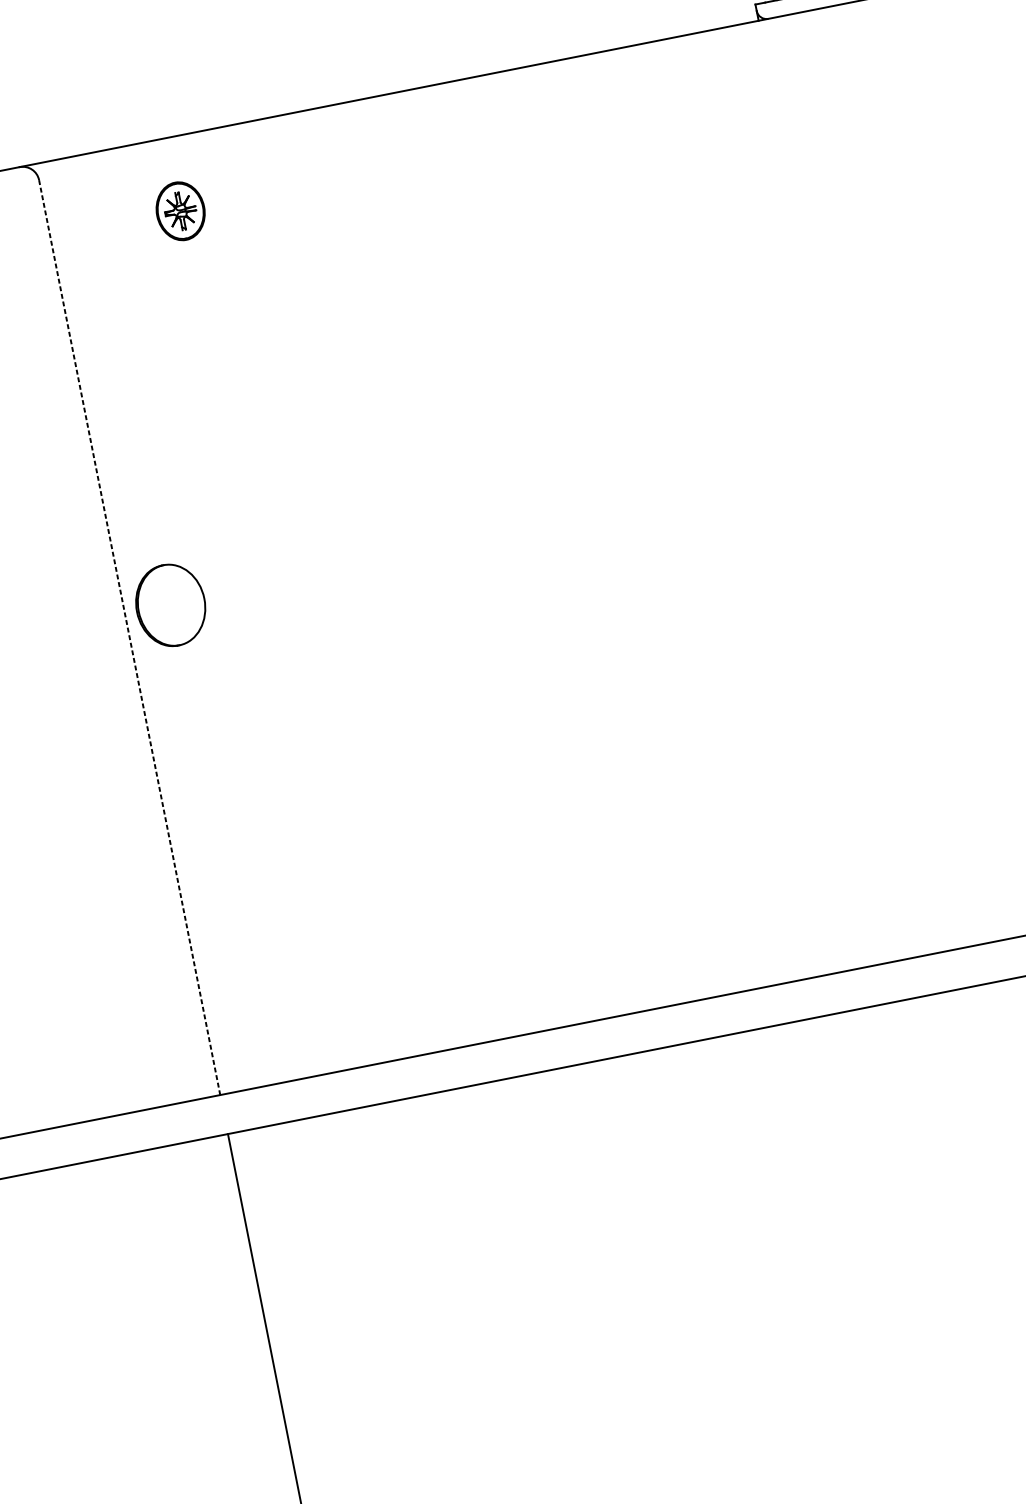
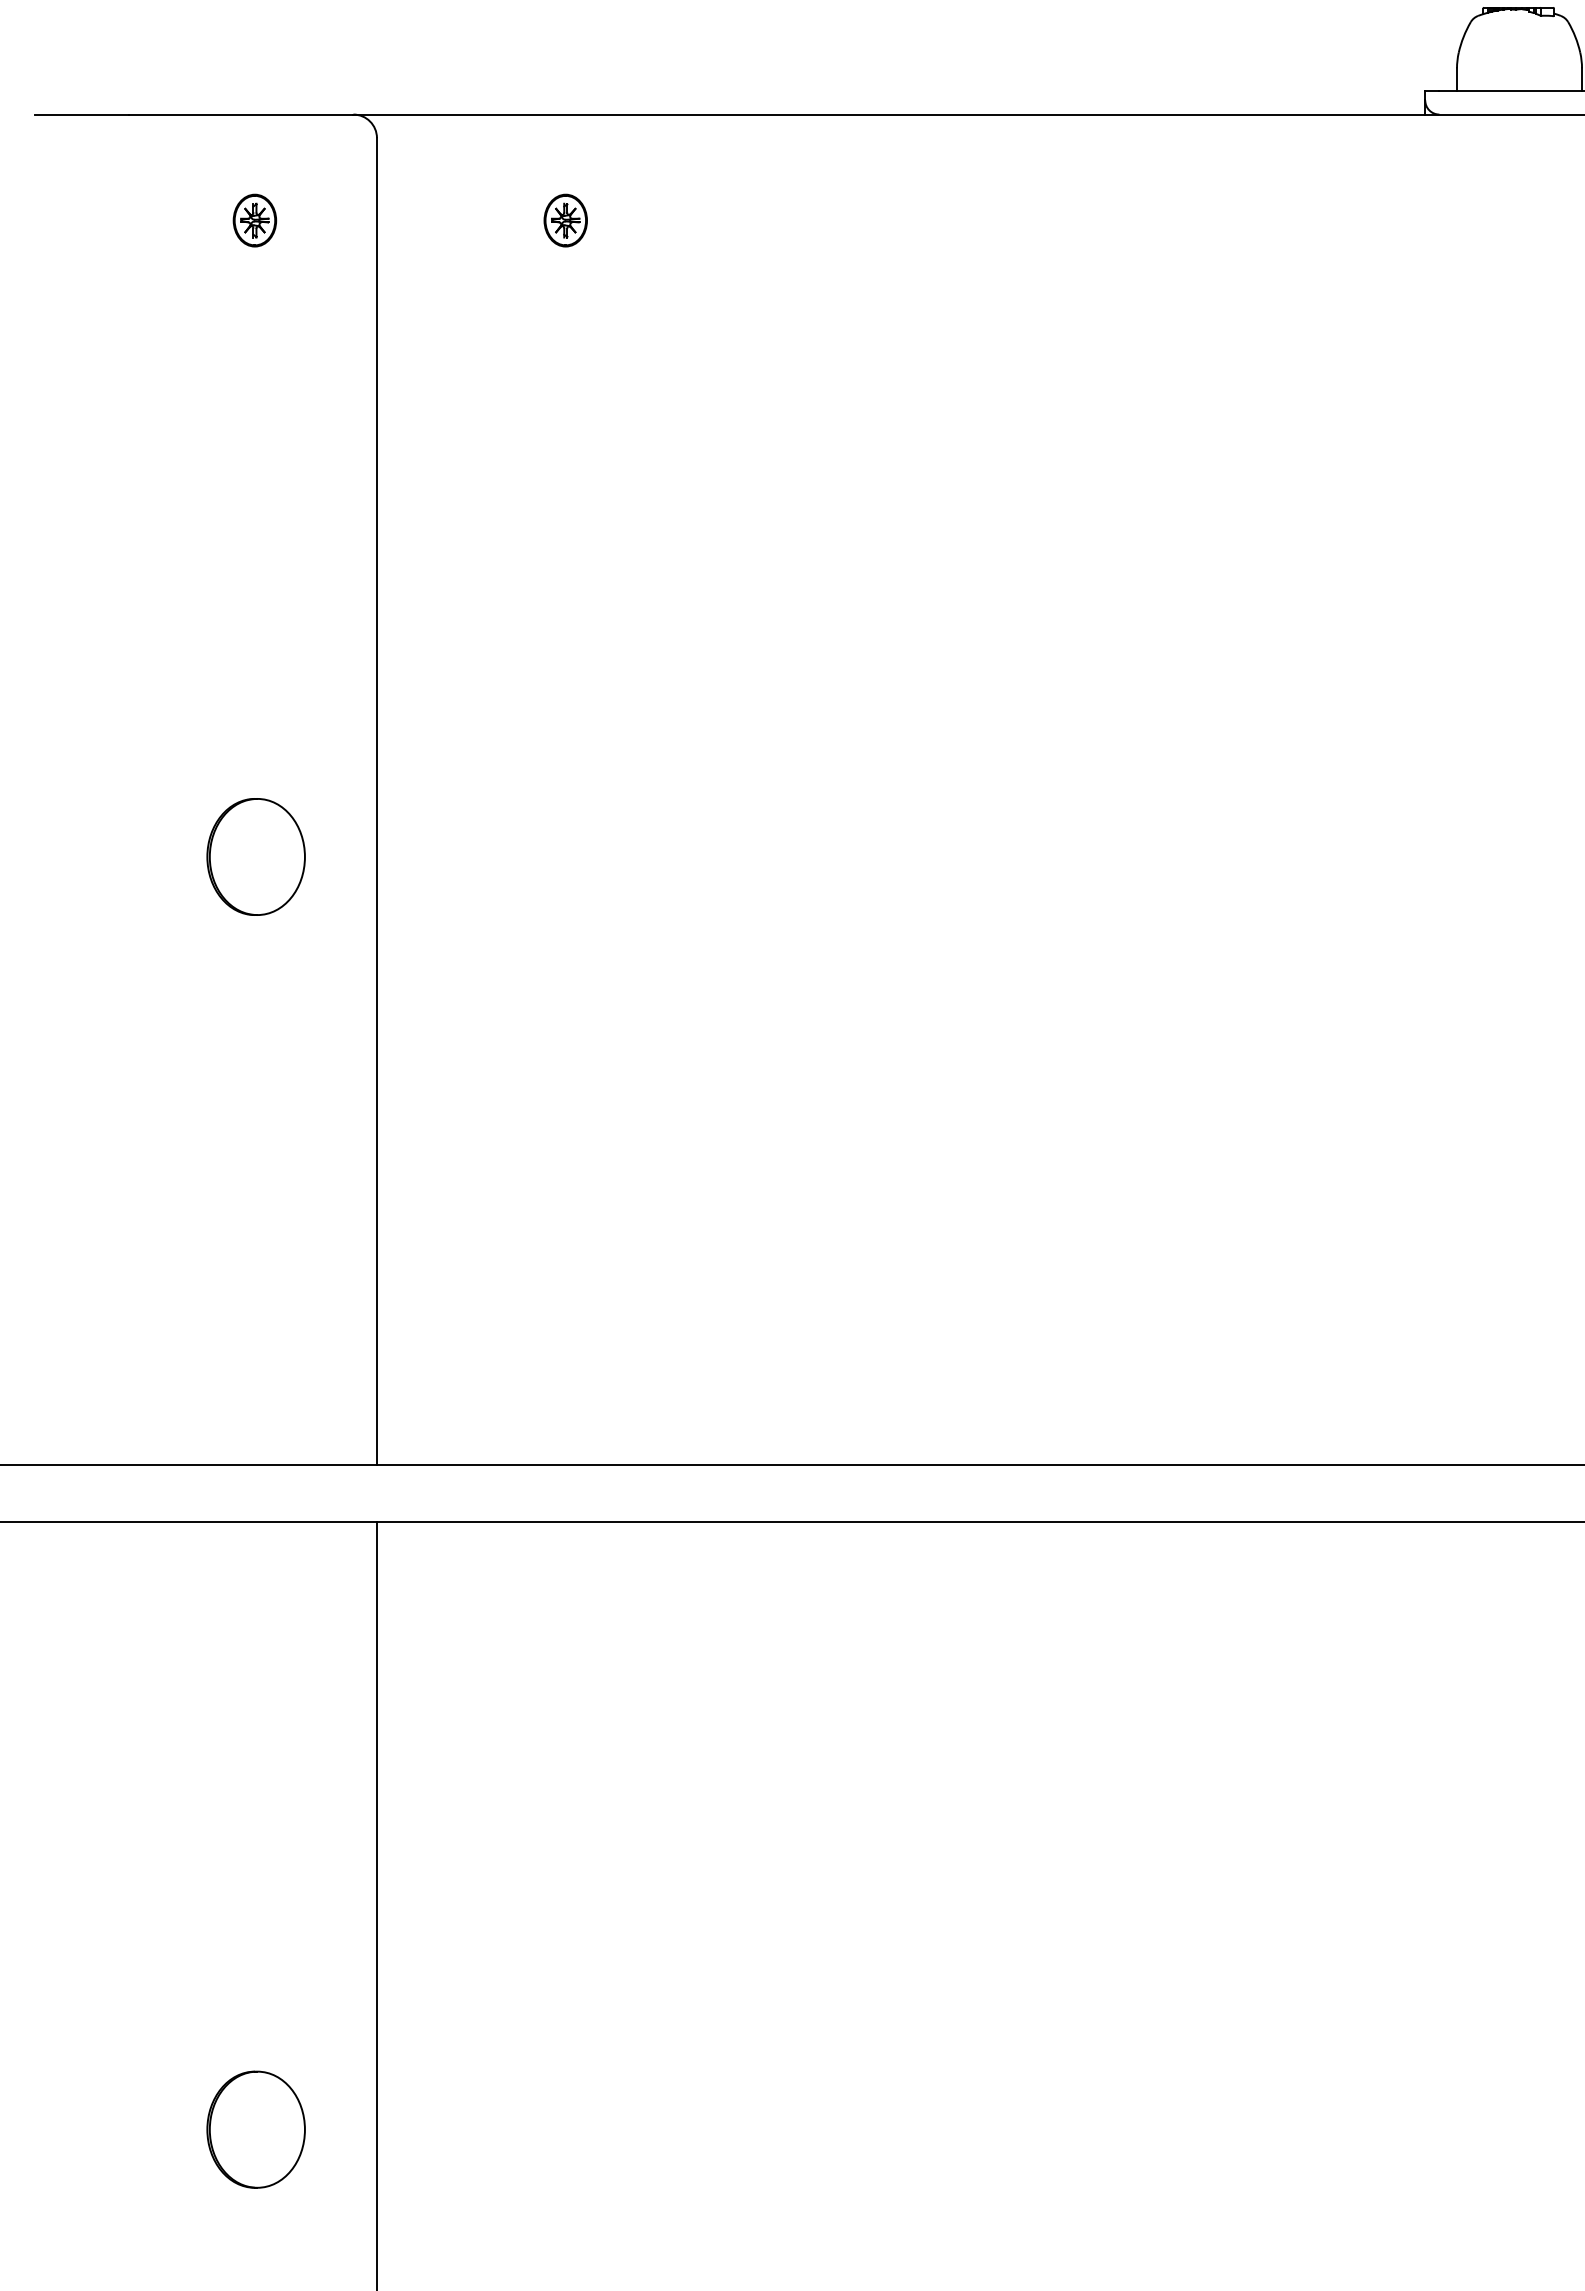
part: (180, 211) -> (565, 220), size x0.62
part: (170, 605) -> (255, 856), moved
line: (129, 638) -> (376, 802), dashed -> solid

